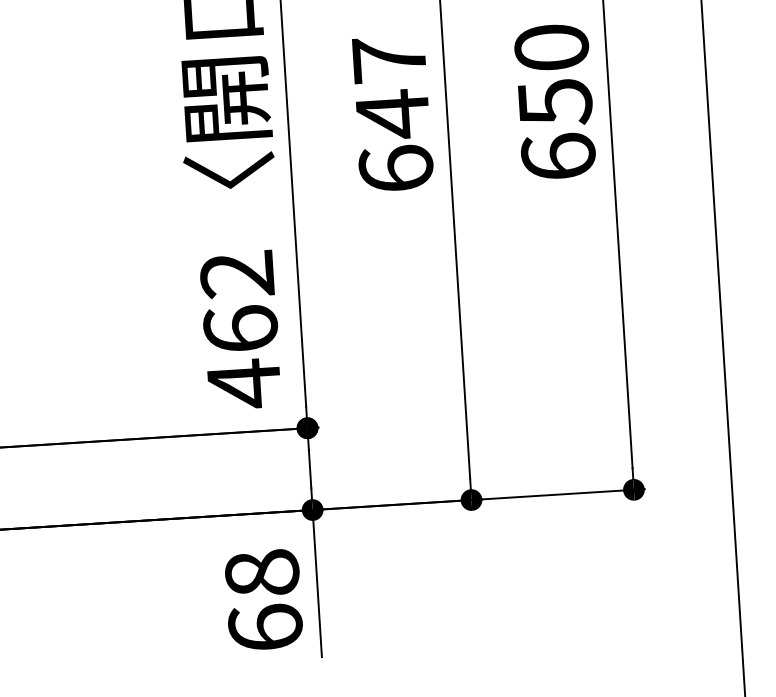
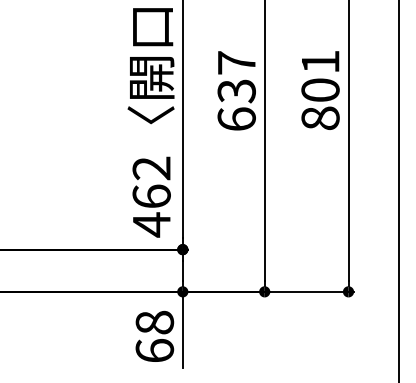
text: (554, 100) -> (320, 89), 650 -> 801
text: (392, 115) -> (236, 91), 647 -> 637

